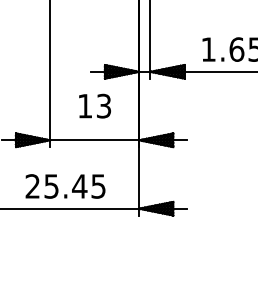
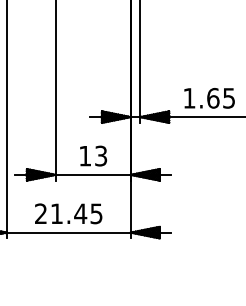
text: (94, 105) -> (93, 155), moved
text: (51, 186) -> (56, 213), 25.45 -> 21.45

